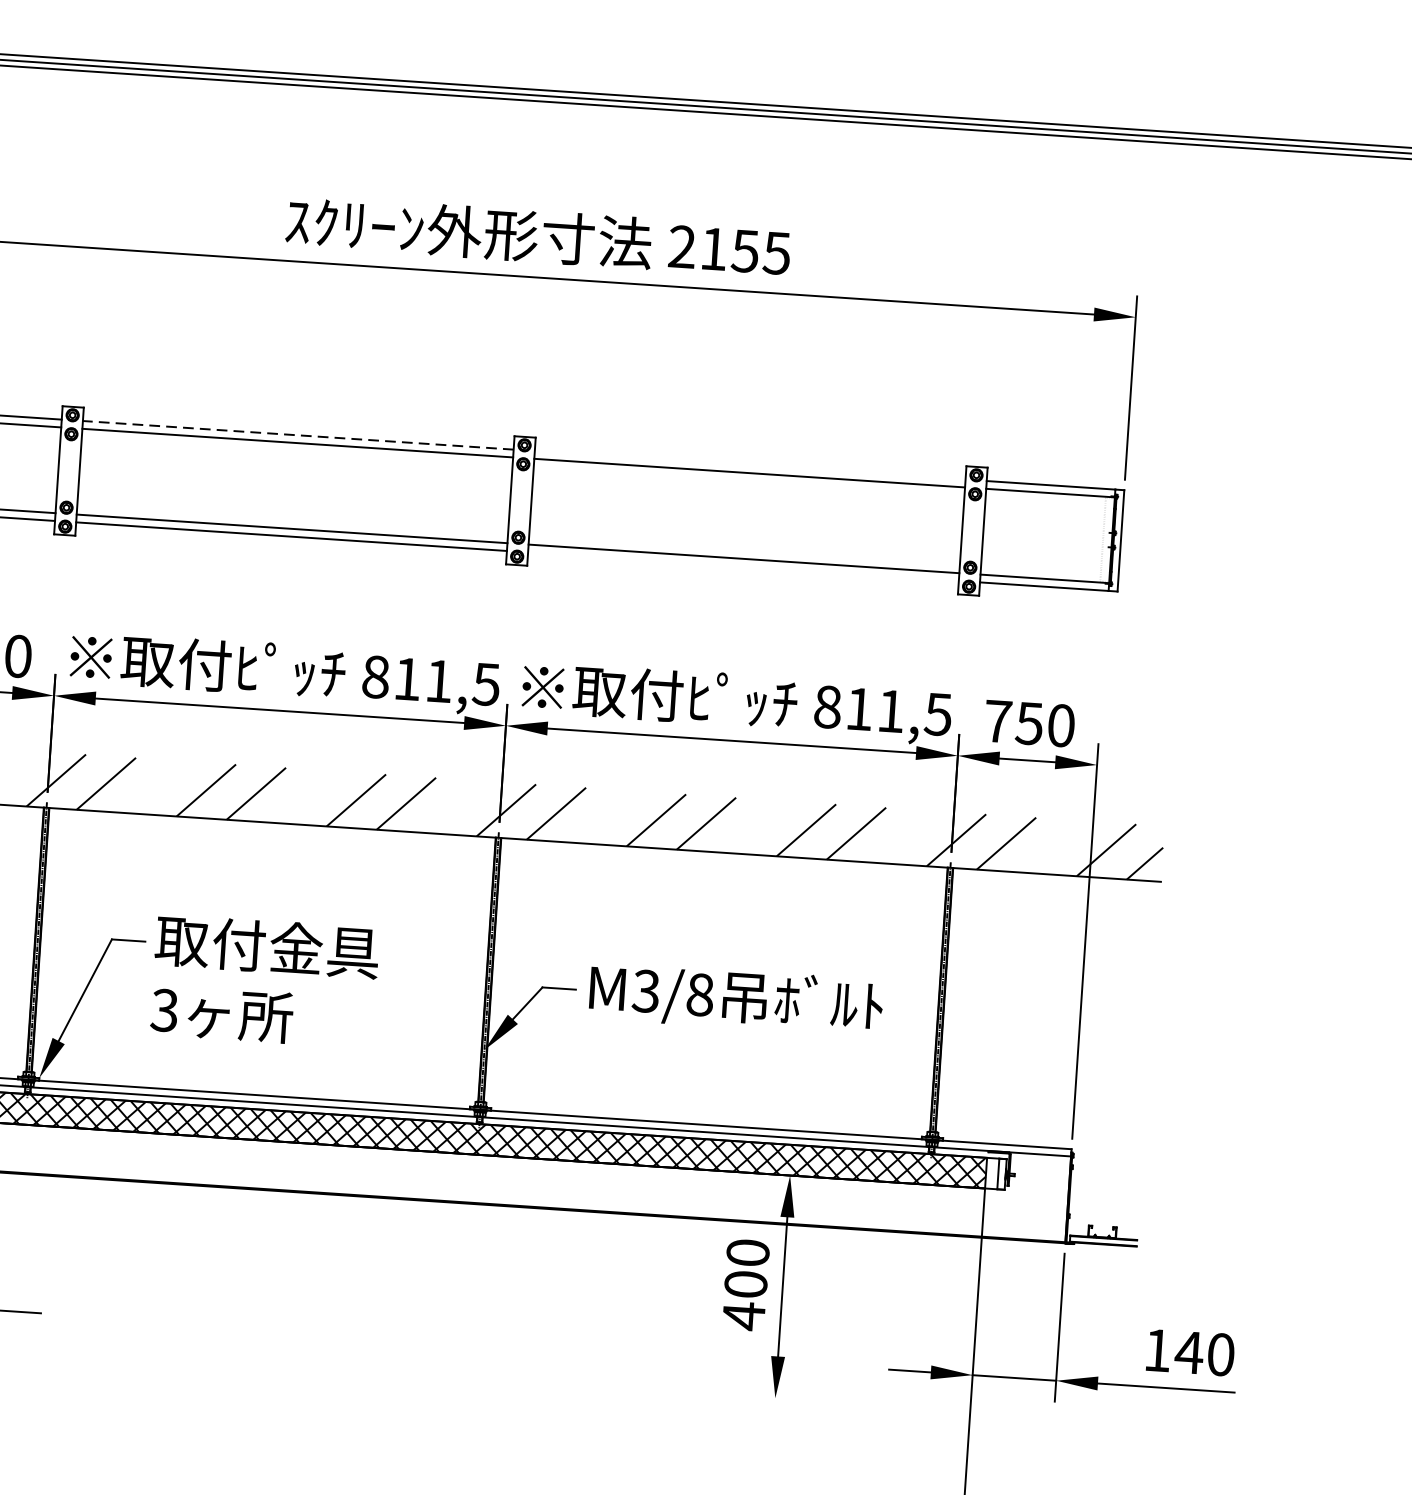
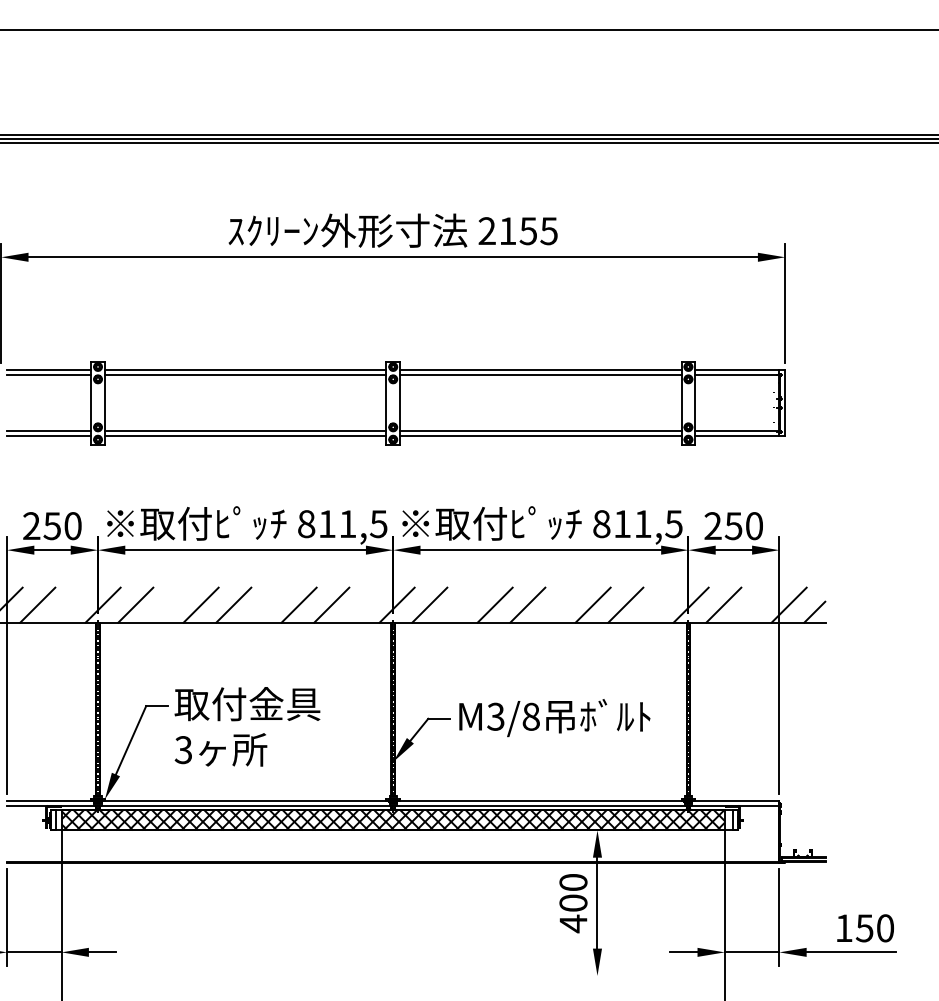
line: (298, 435) -> (245, 370), dashed -> solid
line: (749, 465) -> (540, 370), added
line: (742, 566) -> (540, 436), added
text: (997, 720) -> (712, 525), 750 -> 250
text: (1188, 1352) -> (864, 928), 140 -> 150

